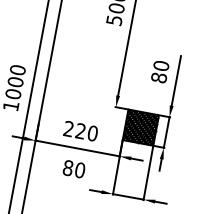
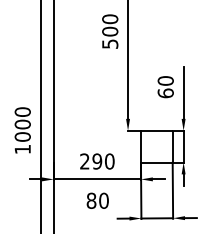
text: (158, 77) -> (165, 93), 80 -> 60
hatch: (140, 127) -> (156, 146), removed
text: (80, 131) -> (97, 161), 220 -> 290

